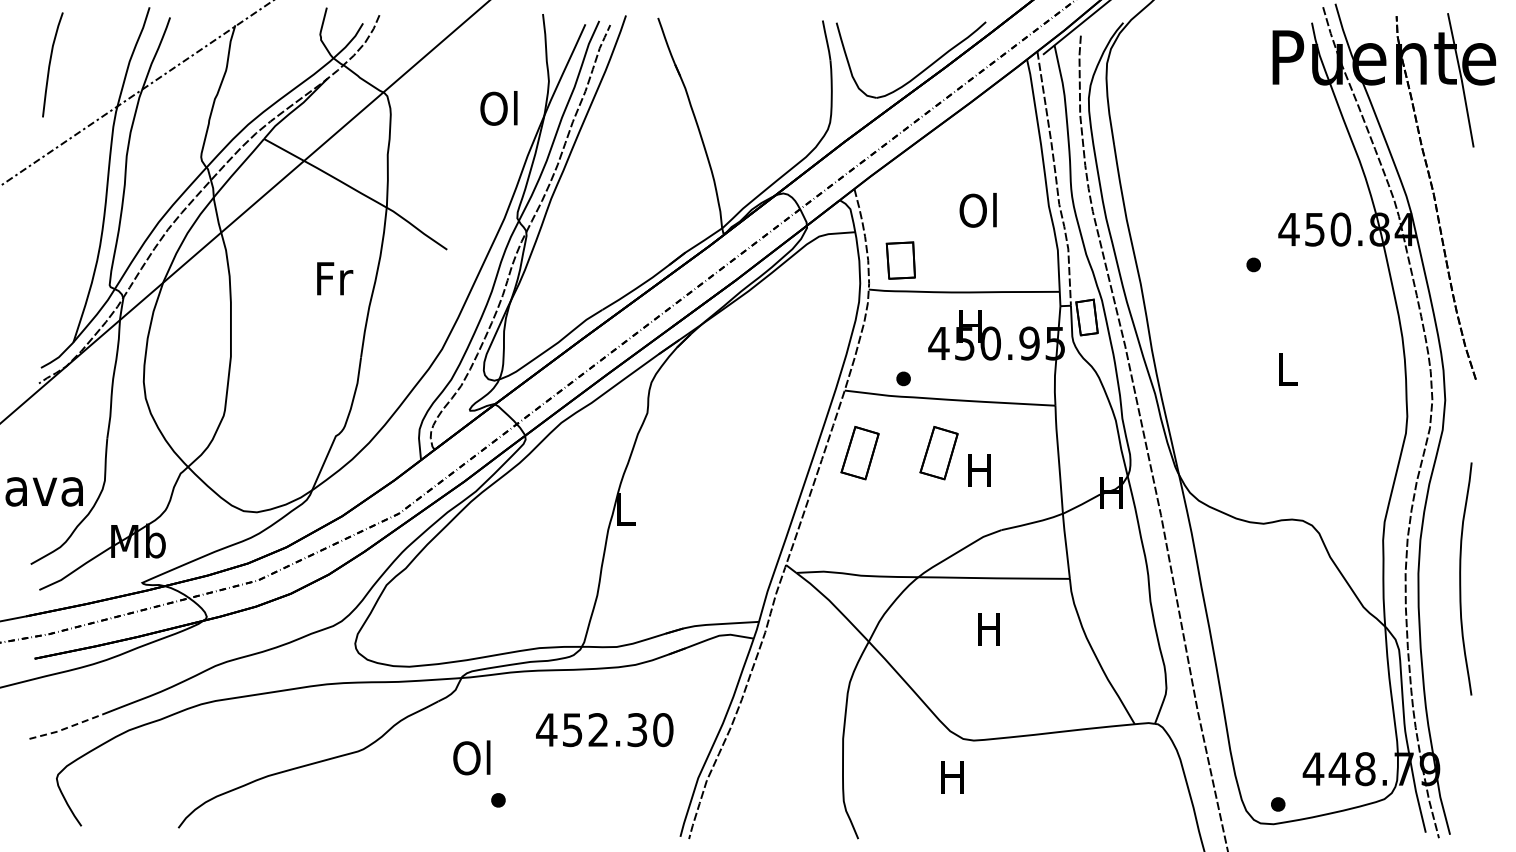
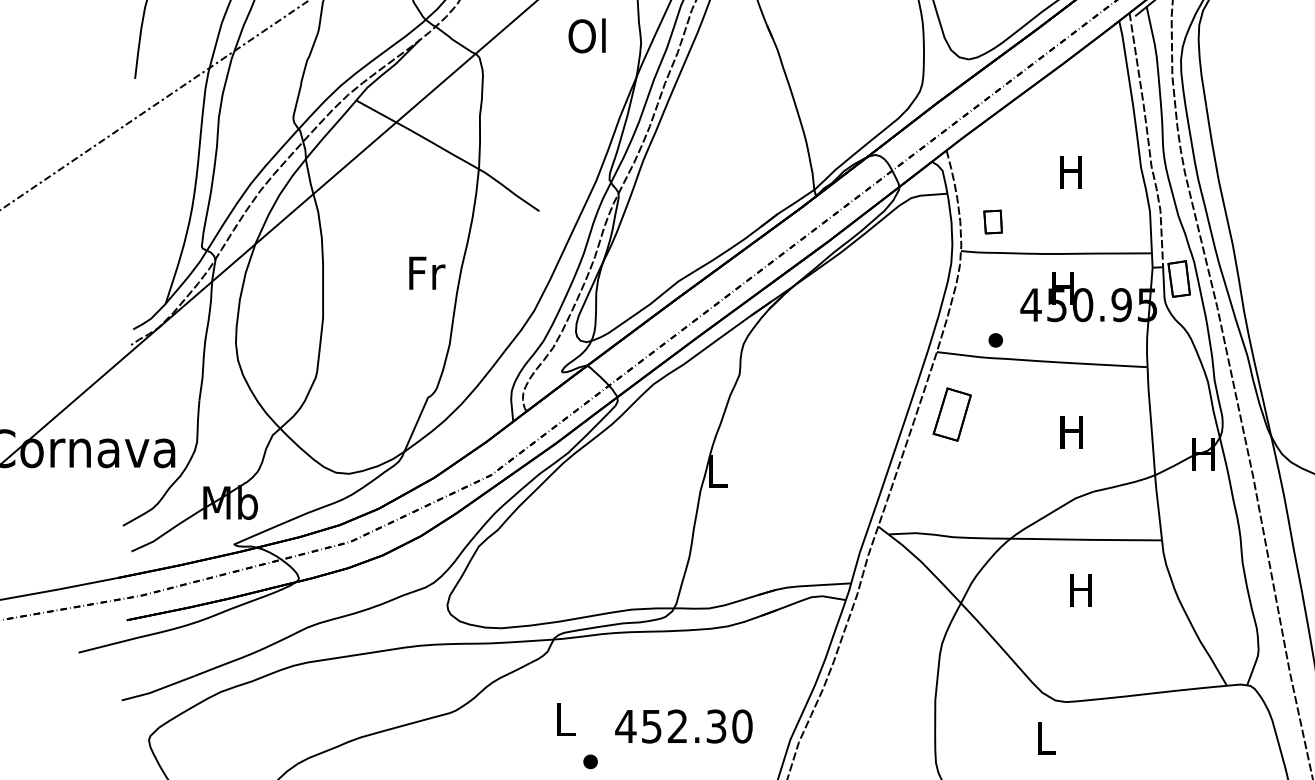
text: (498, 108) -> (586, 36), moved
text: (977, 209) -> (1069, 171), Ol -> H
part: (900, 260) -> (992, 222), size x0.62
text: (335, 278) -> (427, 273), moved
part: (938, 453) -> (1030, 415), removed
line: (67, 728) -> (159, 690), dashed -> solid
text: (604, 730) -> (683, 727), moved
text: (471, 757) -> (563, 719), Ol -> L
text: (952, 777) -> (1044, 739), H -> L

